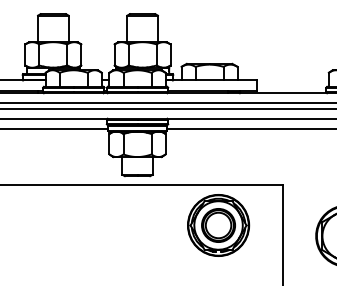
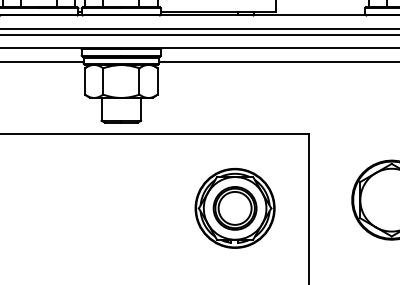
part: (218, 225) -> (235, 208), moved

